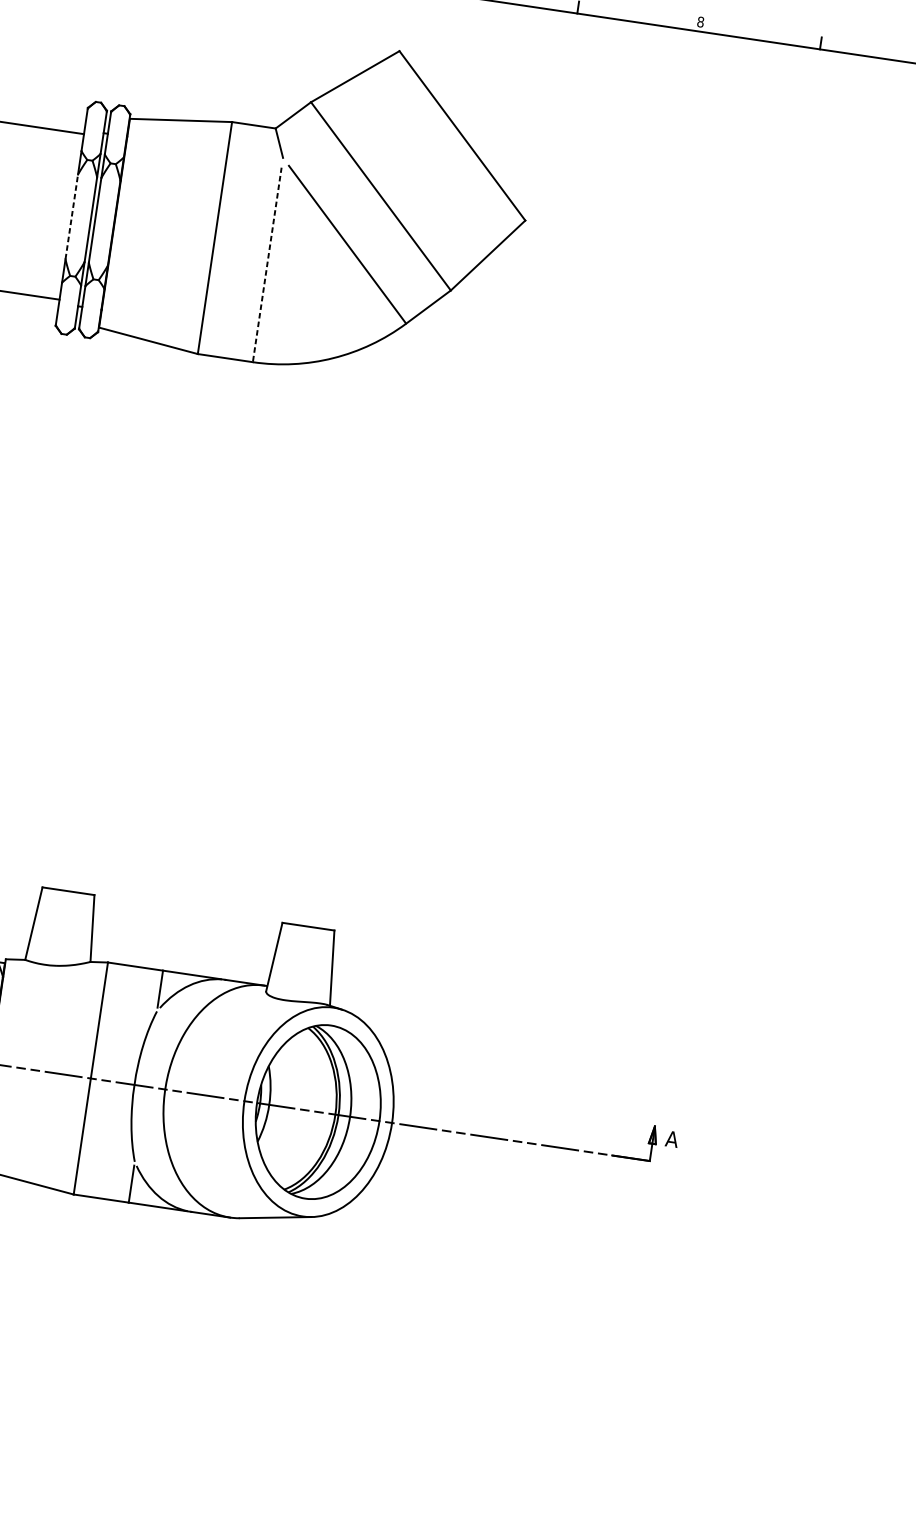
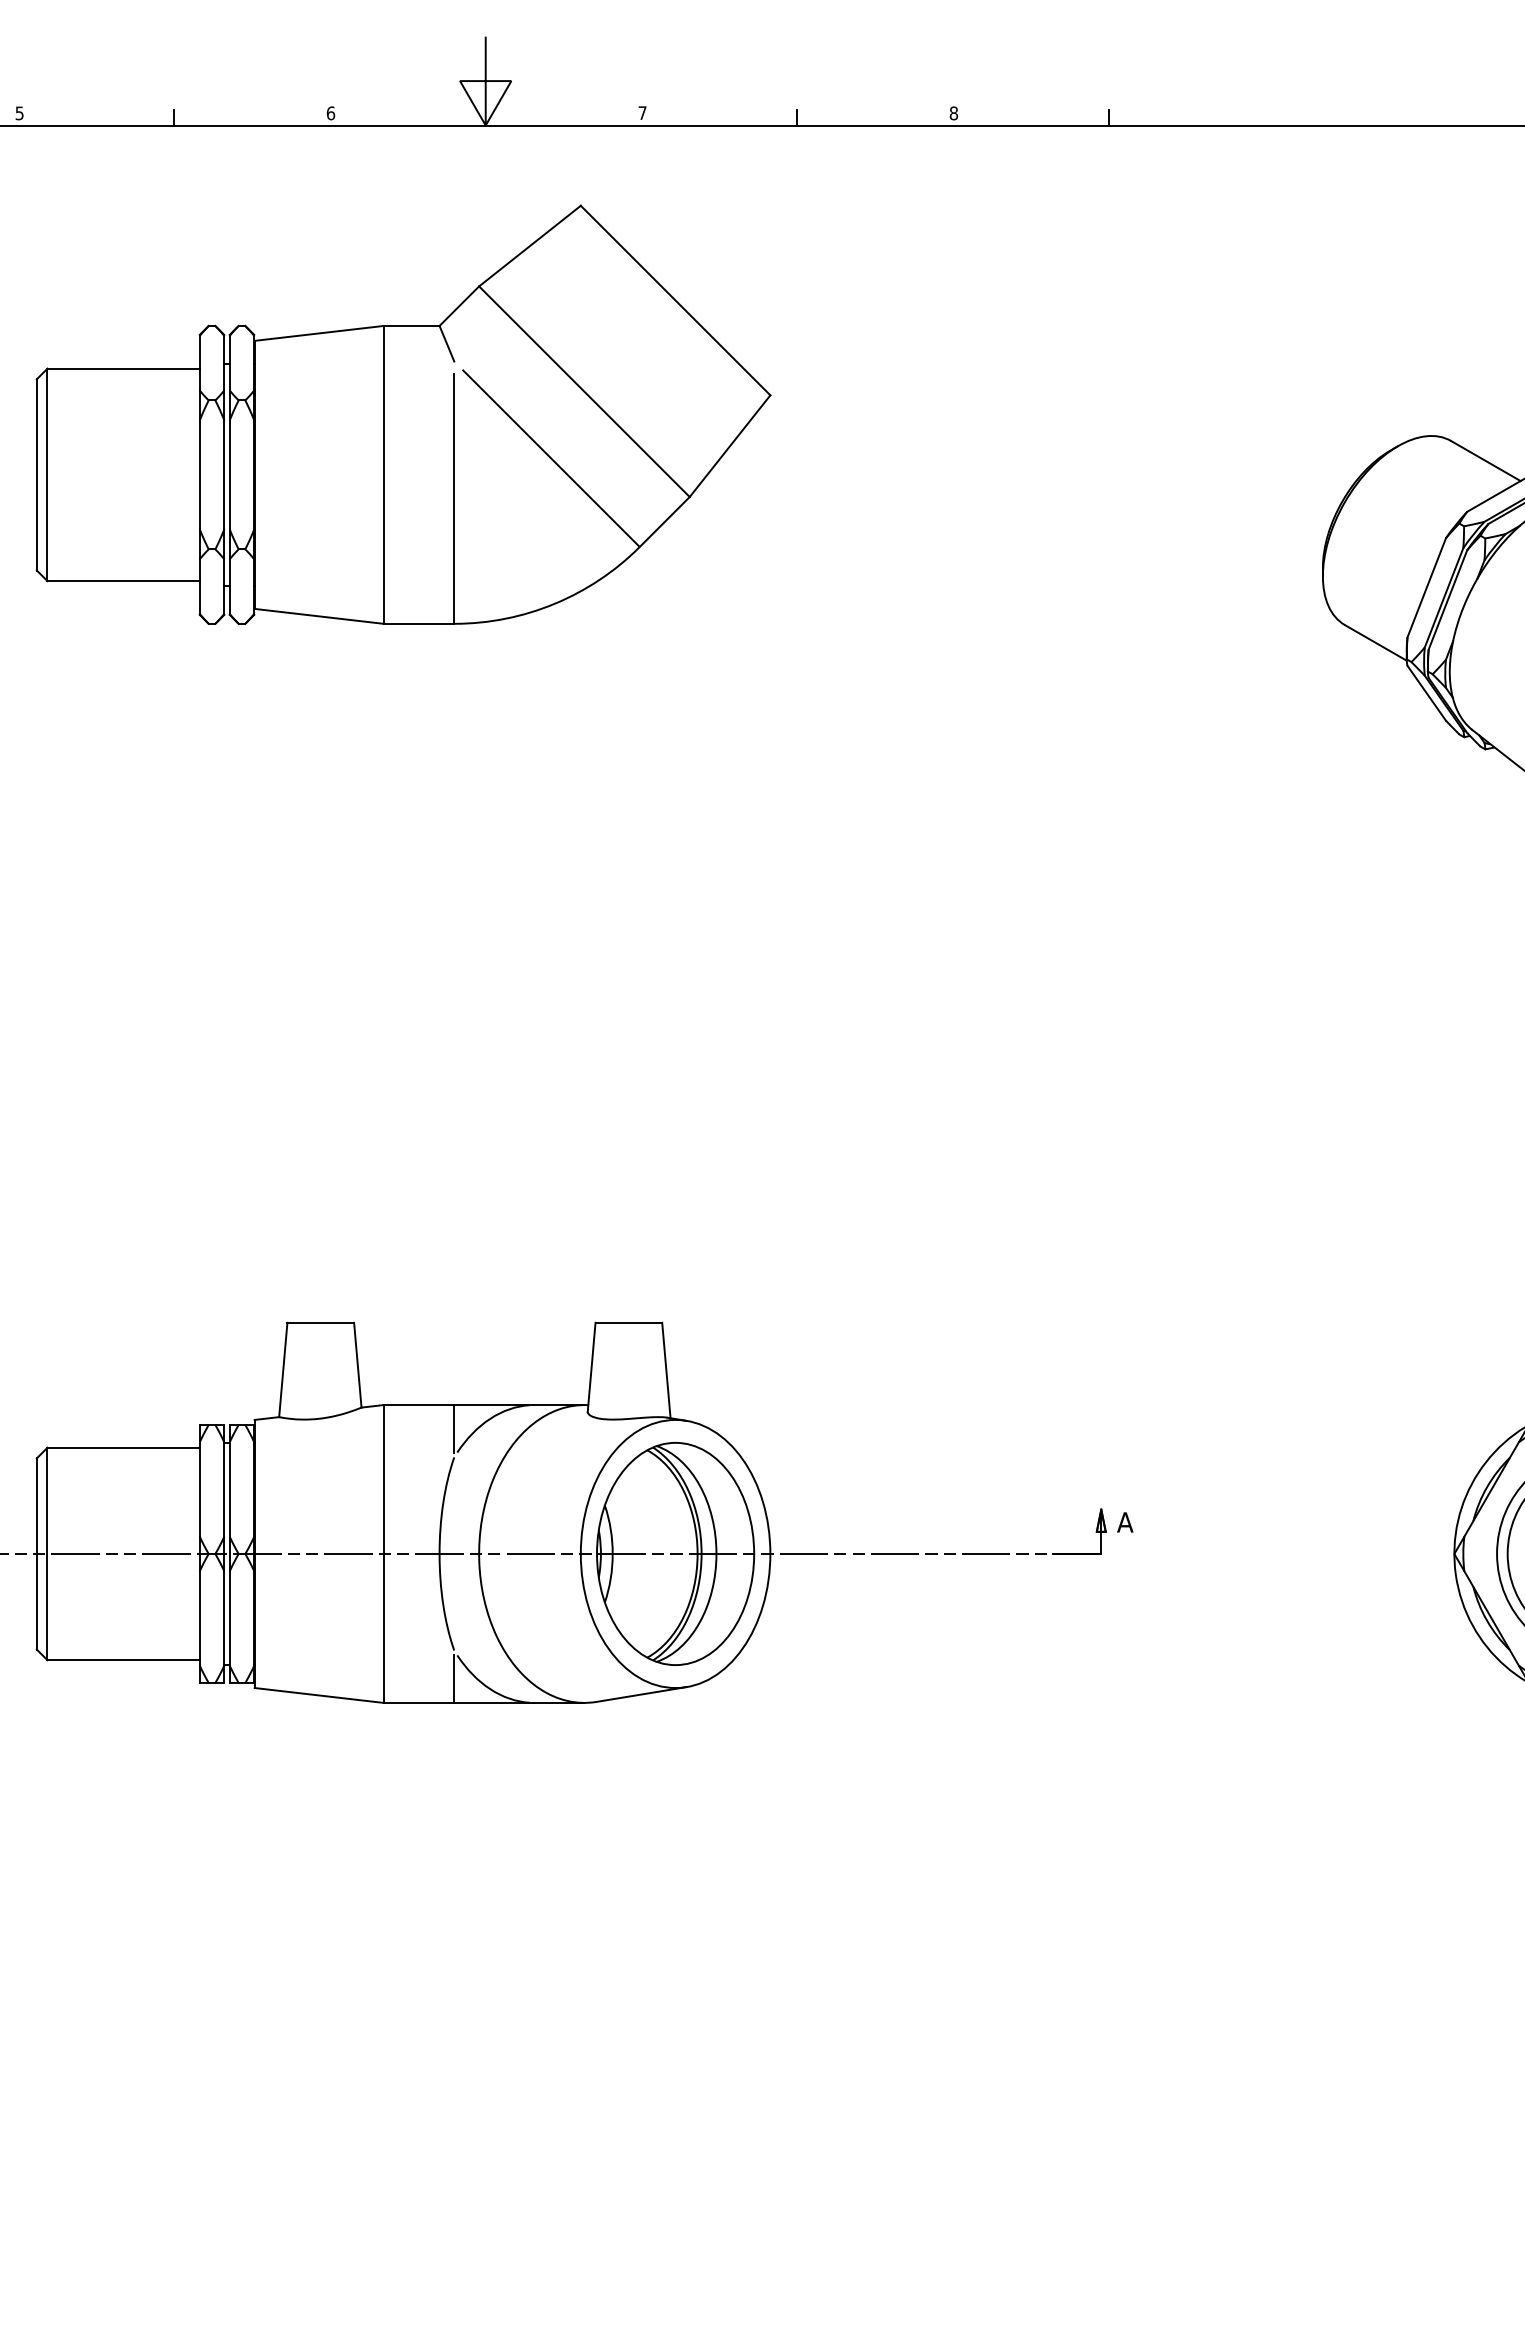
line: (71, 216) -> (199, 474), dashed -> solid
line: (267, 263) -> (454, 497), dashed -> solid

